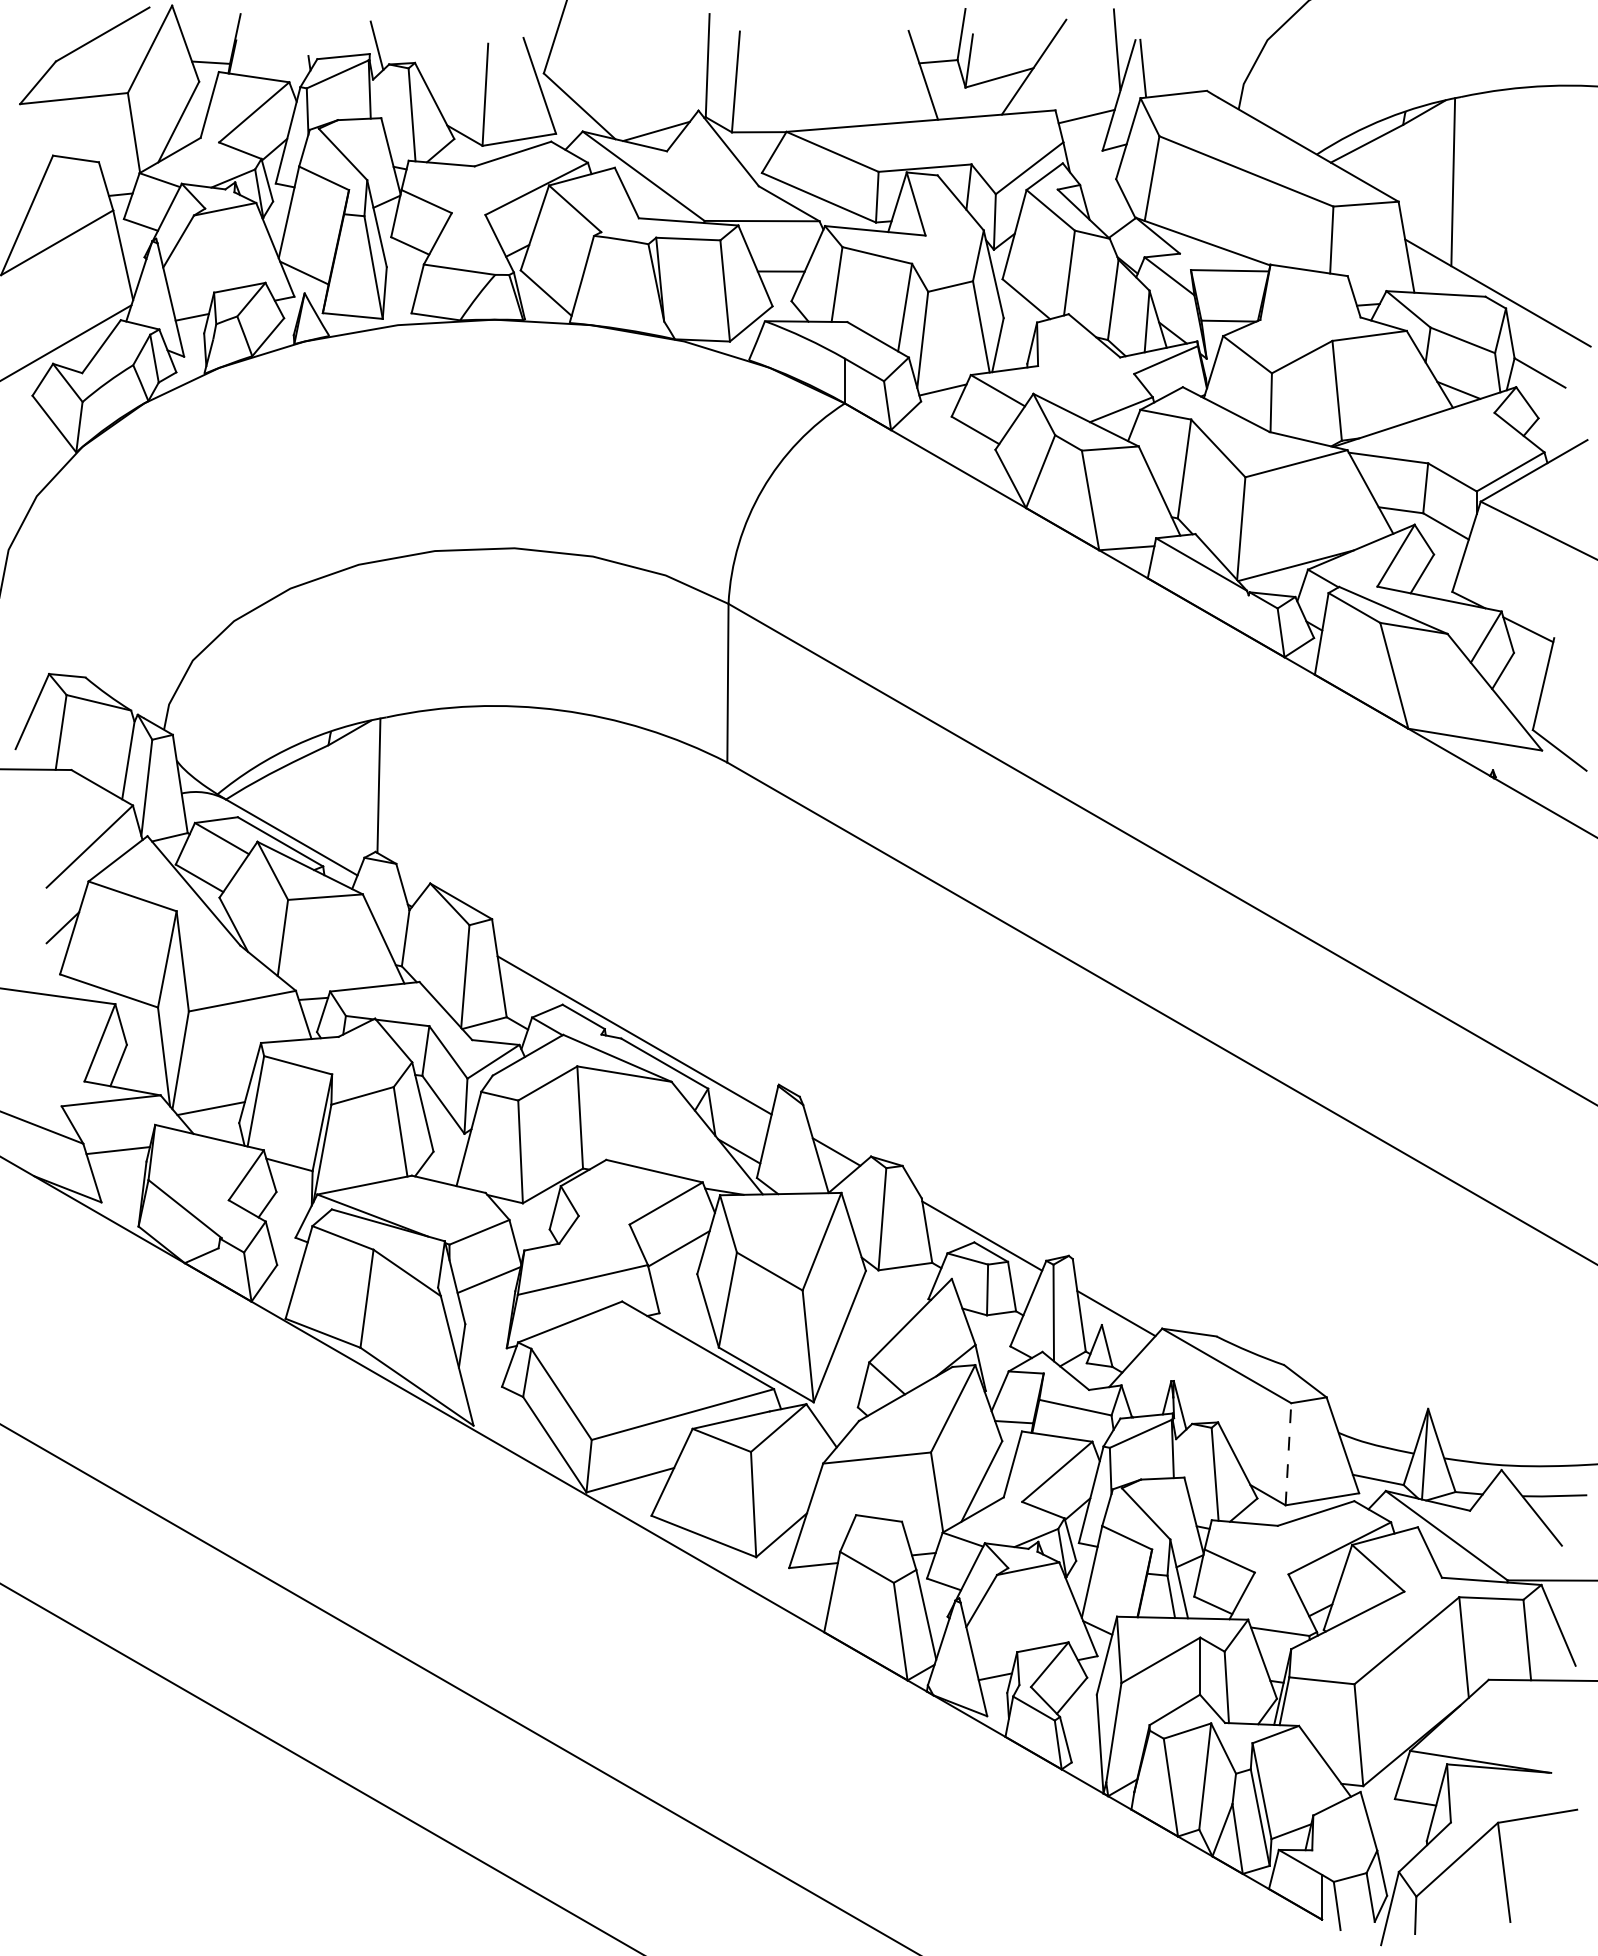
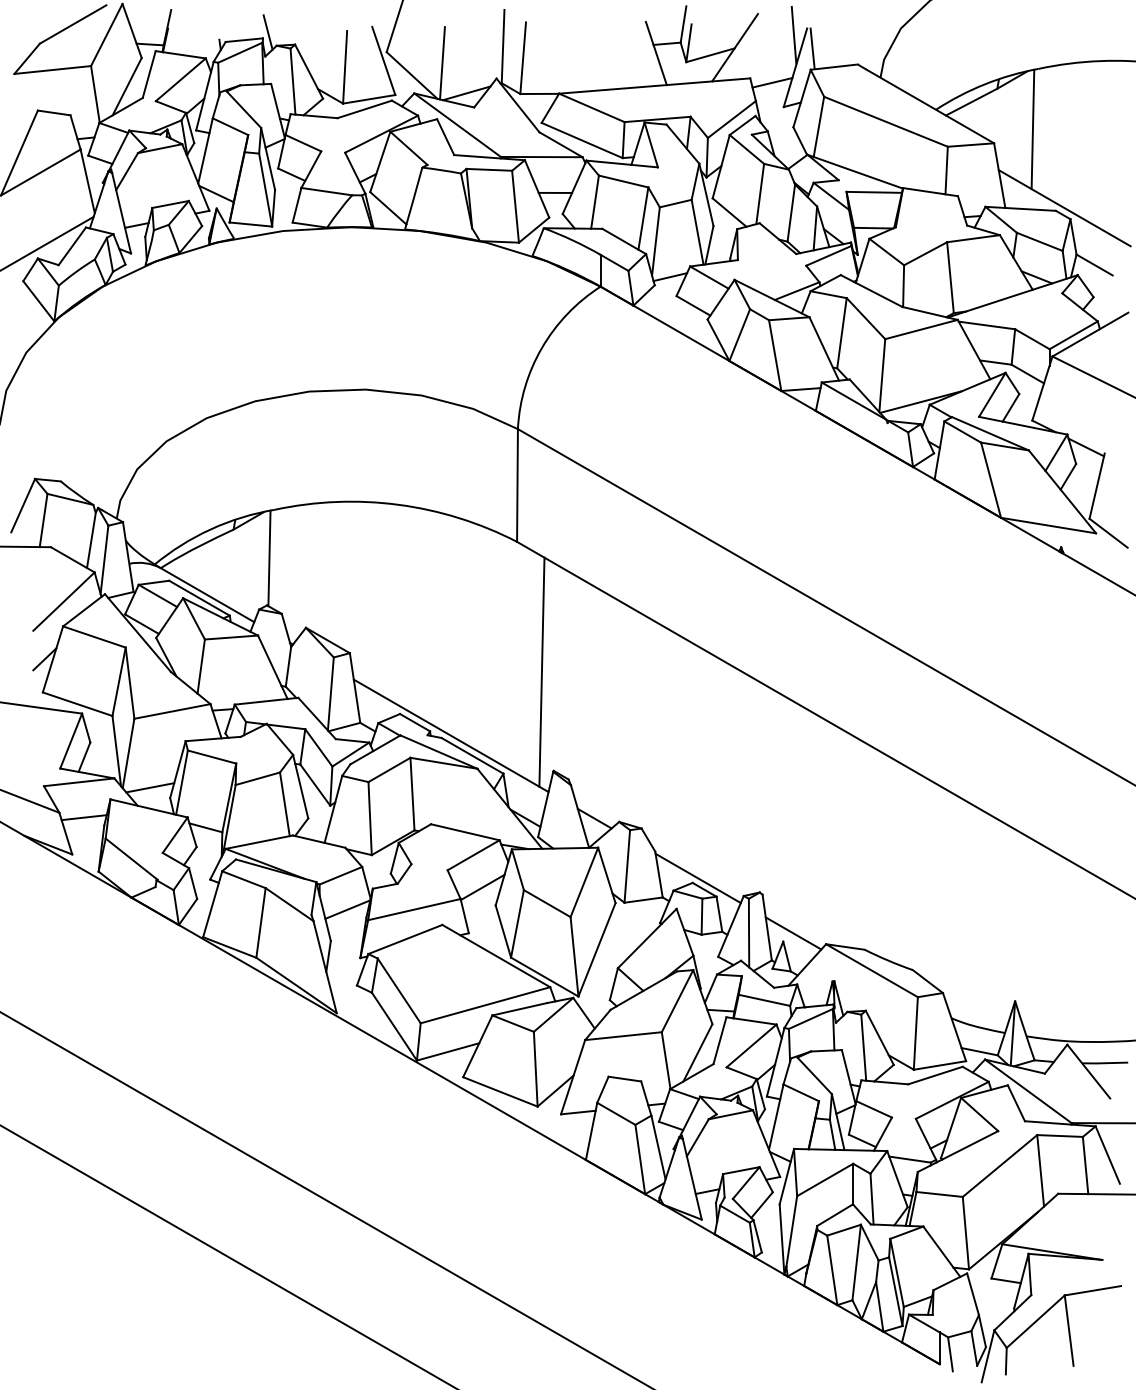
line: (622, 89) -> (442, 63), added
line: (761, 944) -> (541, 671), added
line: (1287, 1452) -> (915, 1032), dashed -> solid

